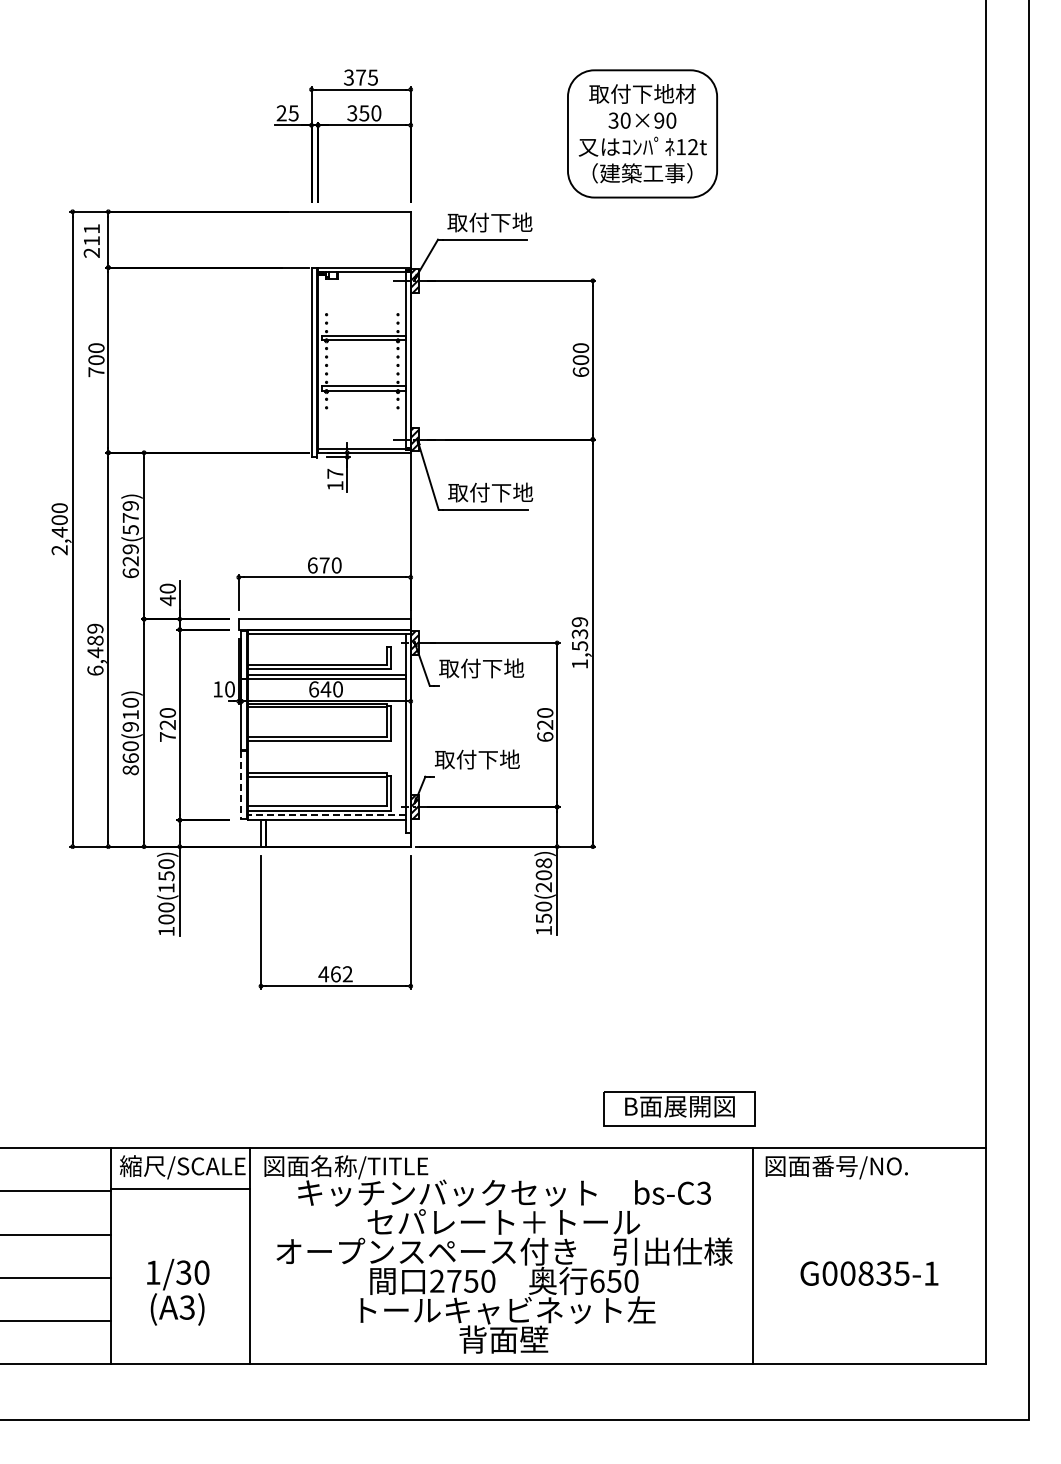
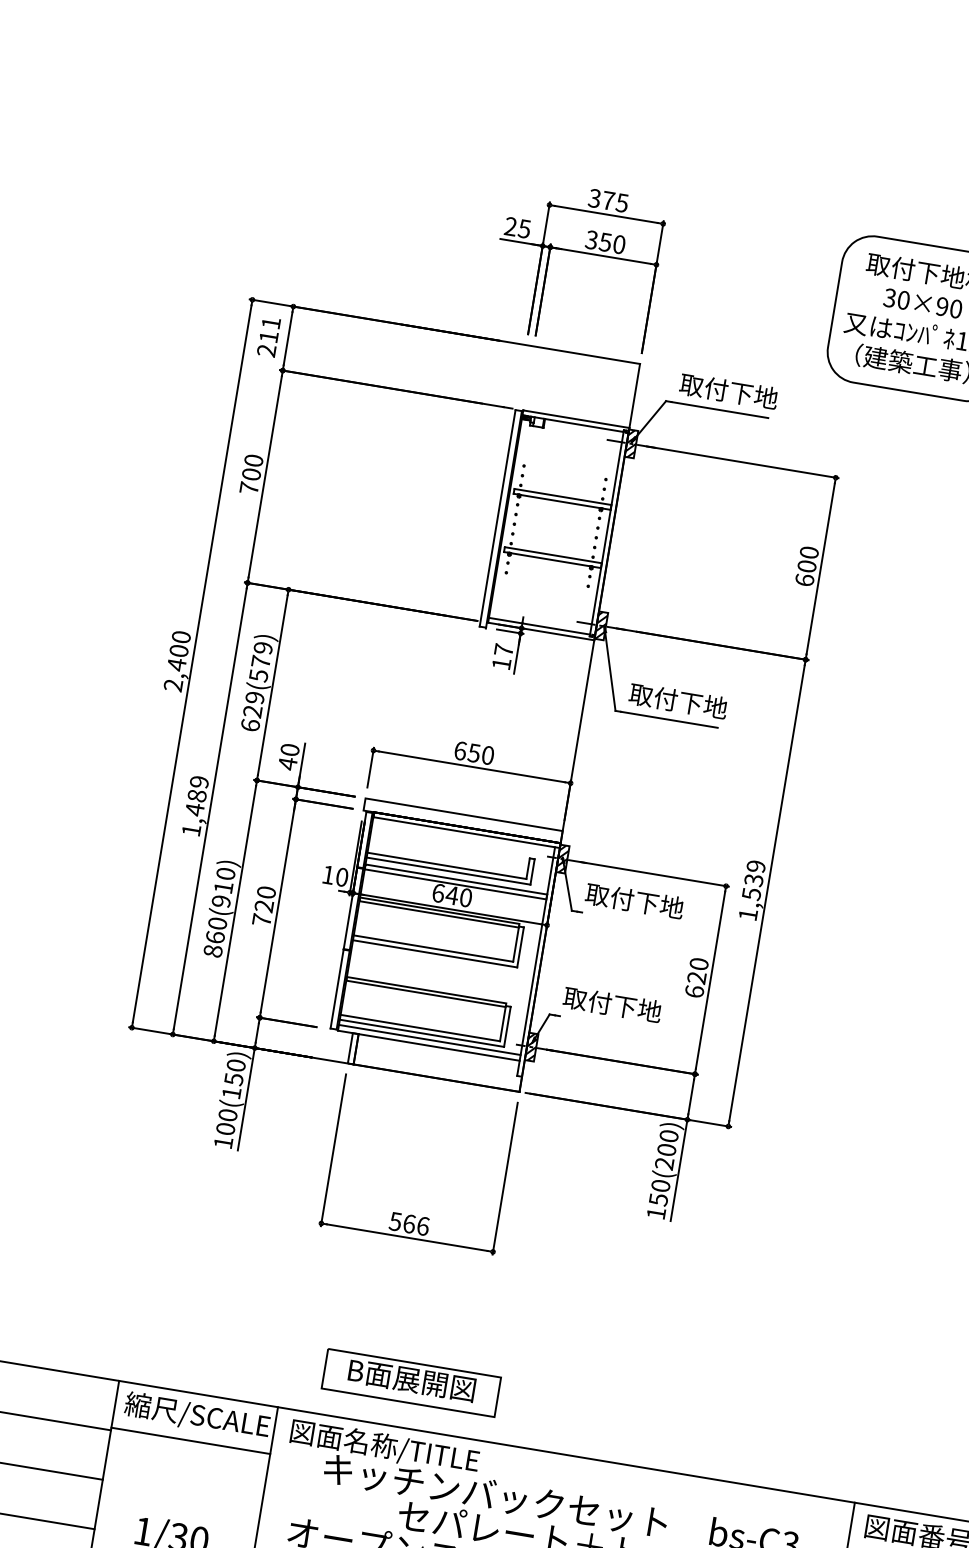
text: (324, 565) -> (474, 753), 670 -> 650
text: (95, 670) -> (191, 830), 6,489 -> 1,489
line: (241, 785) -> (337, 989), dashed -> solid
line: (326, 815) -> (428, 1040), dashed -> solid
text: (543, 863) -> (668, 1136), 150(208) -> 150(200)
text: (335, 974) -> (409, 1224), 462 -> 566
part: (679, 1108) -> (411, 1382), moved

